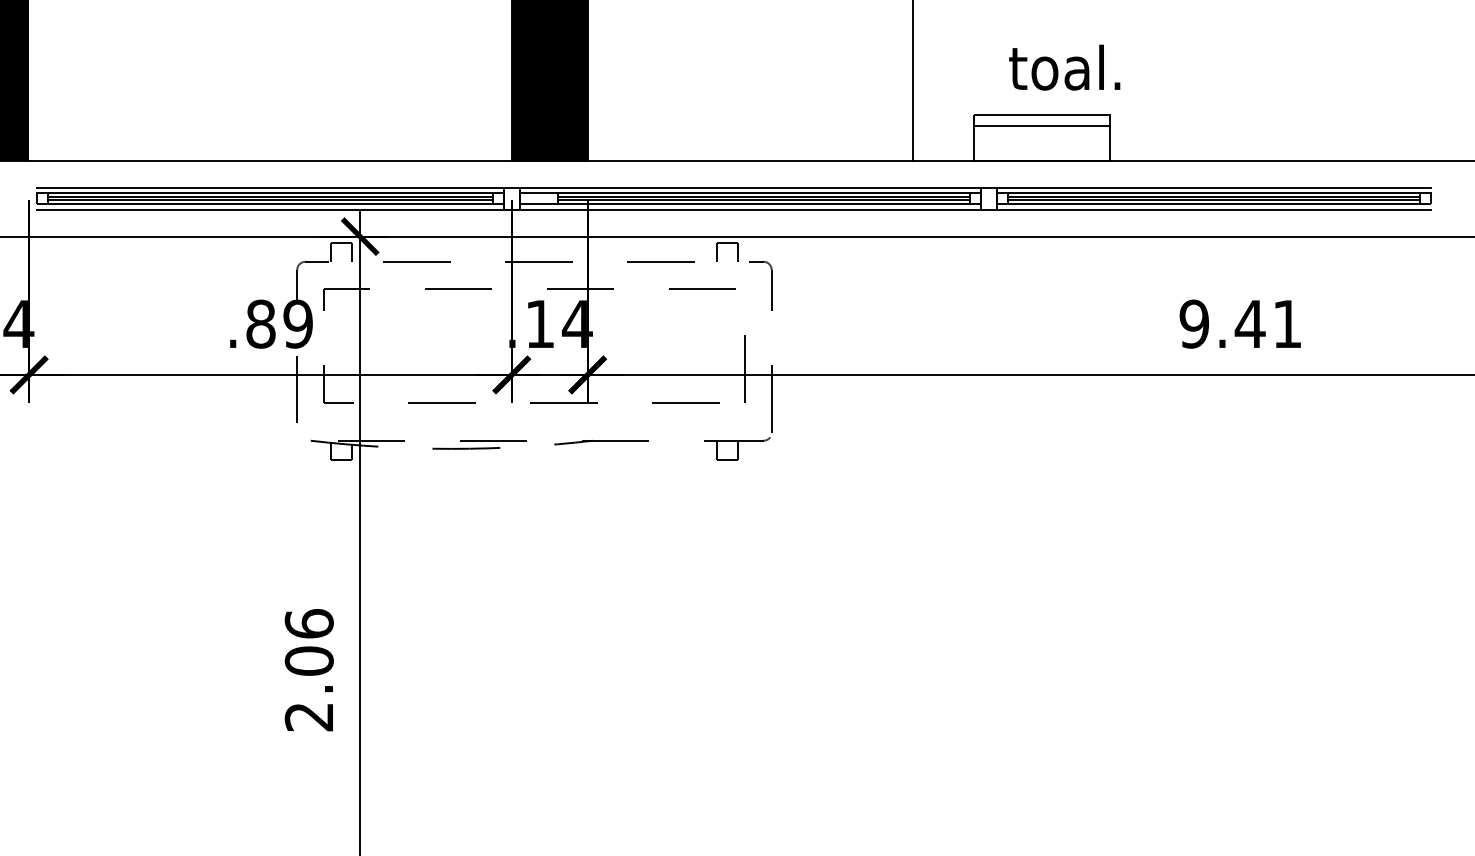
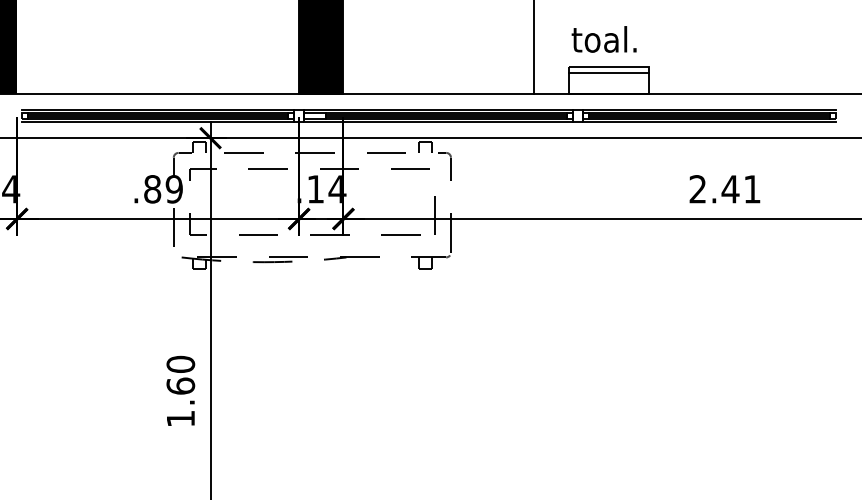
text: (1063, 67) -> (603, 39), moved
text: (1193, 324) -> (697, 189), 9.41 -> 2.41
text: (308, 670) -> (180, 391), 2.06 -> 1.60

